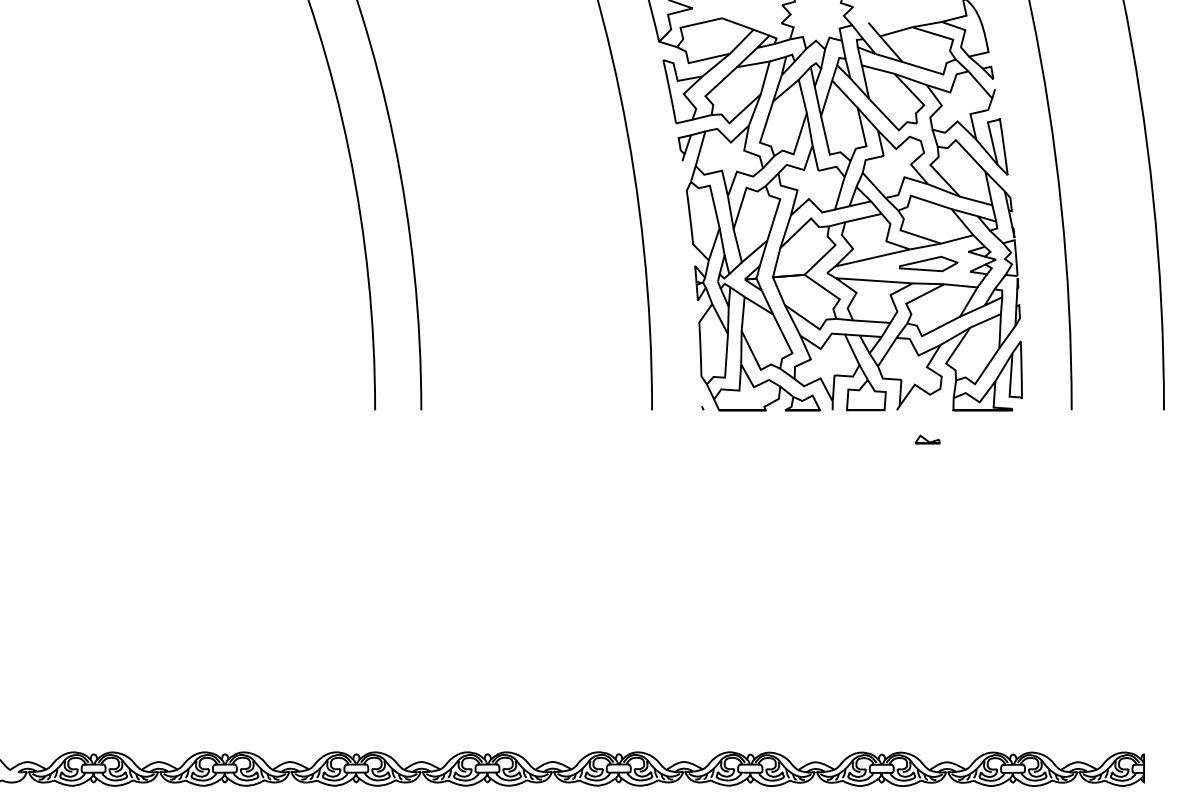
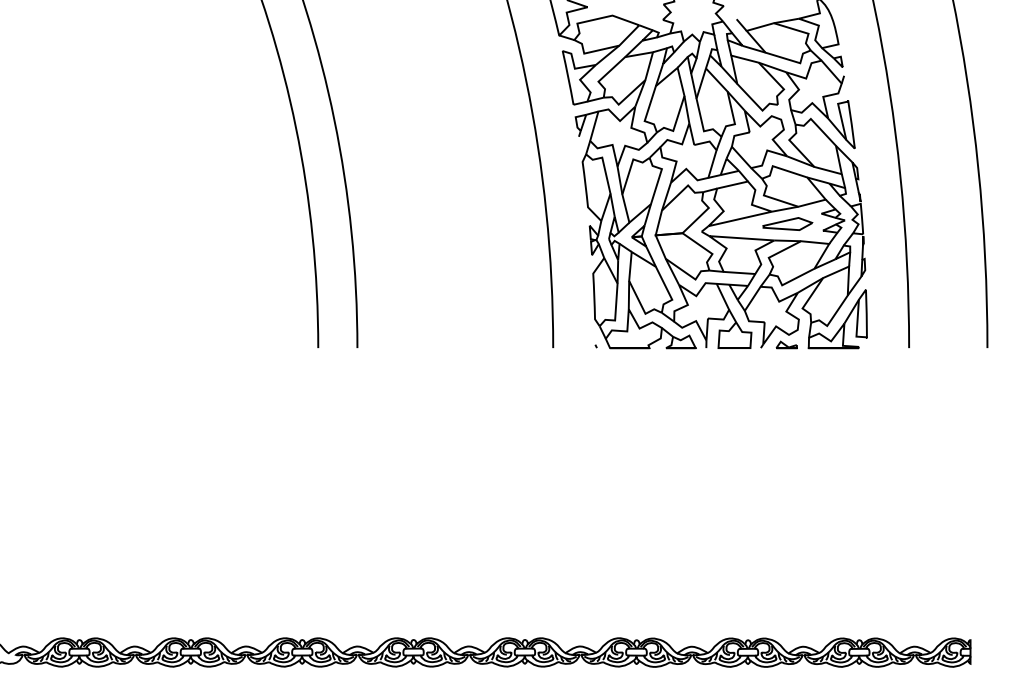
part: (927, 439) -> (786, 344), moved

